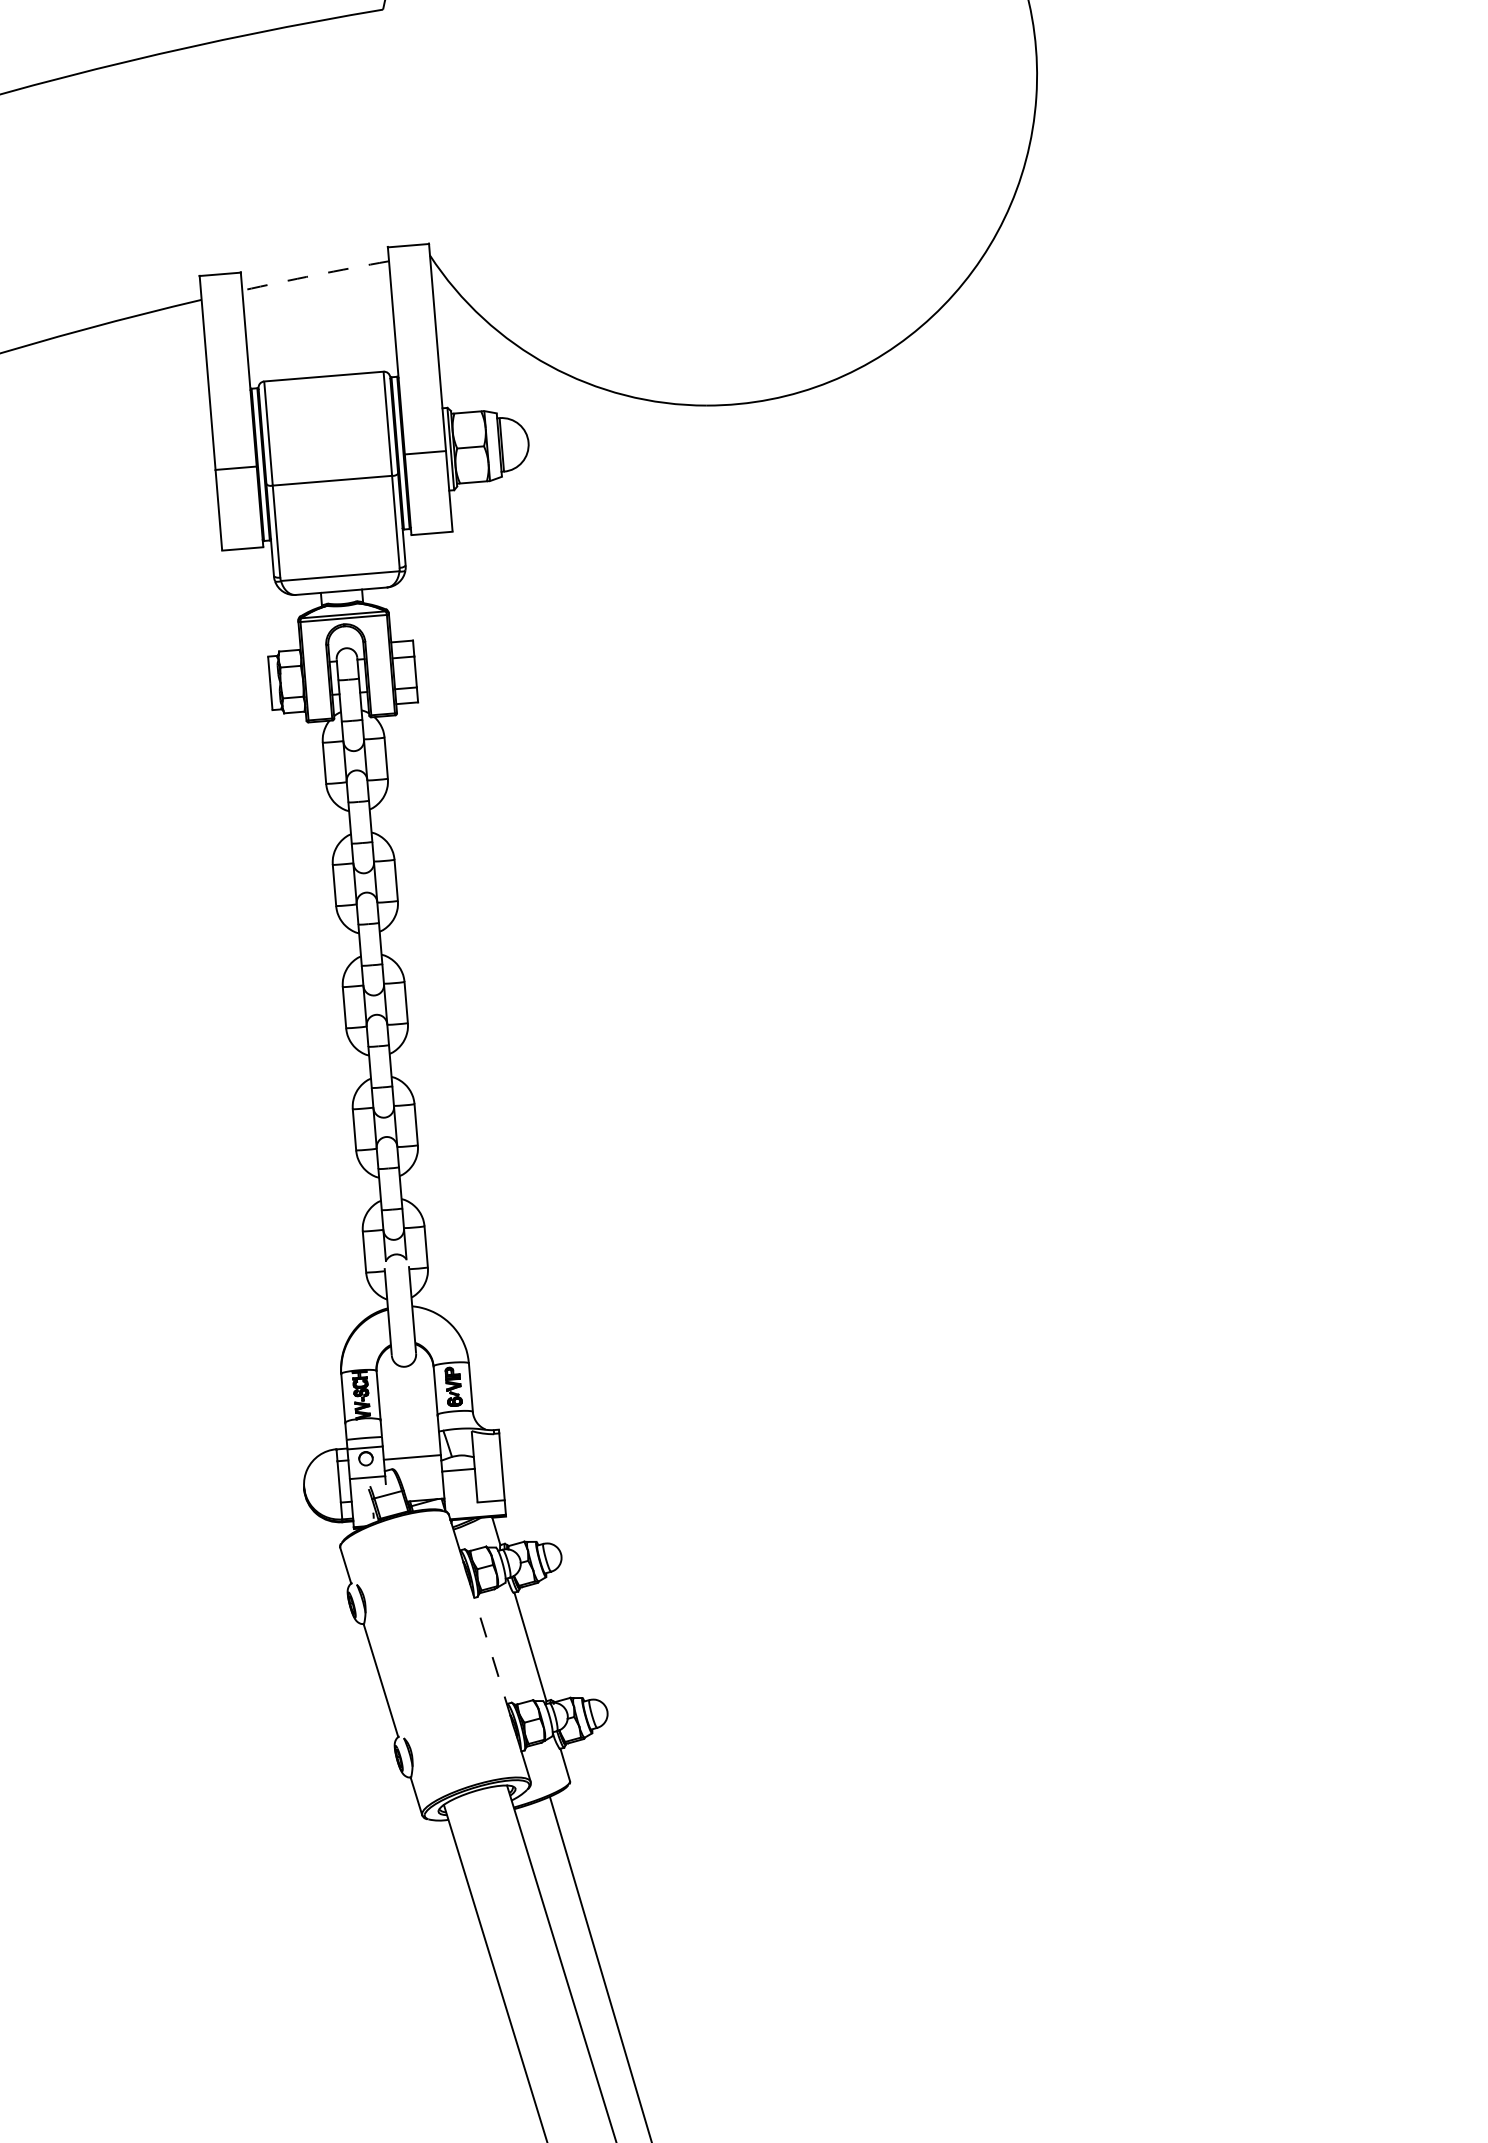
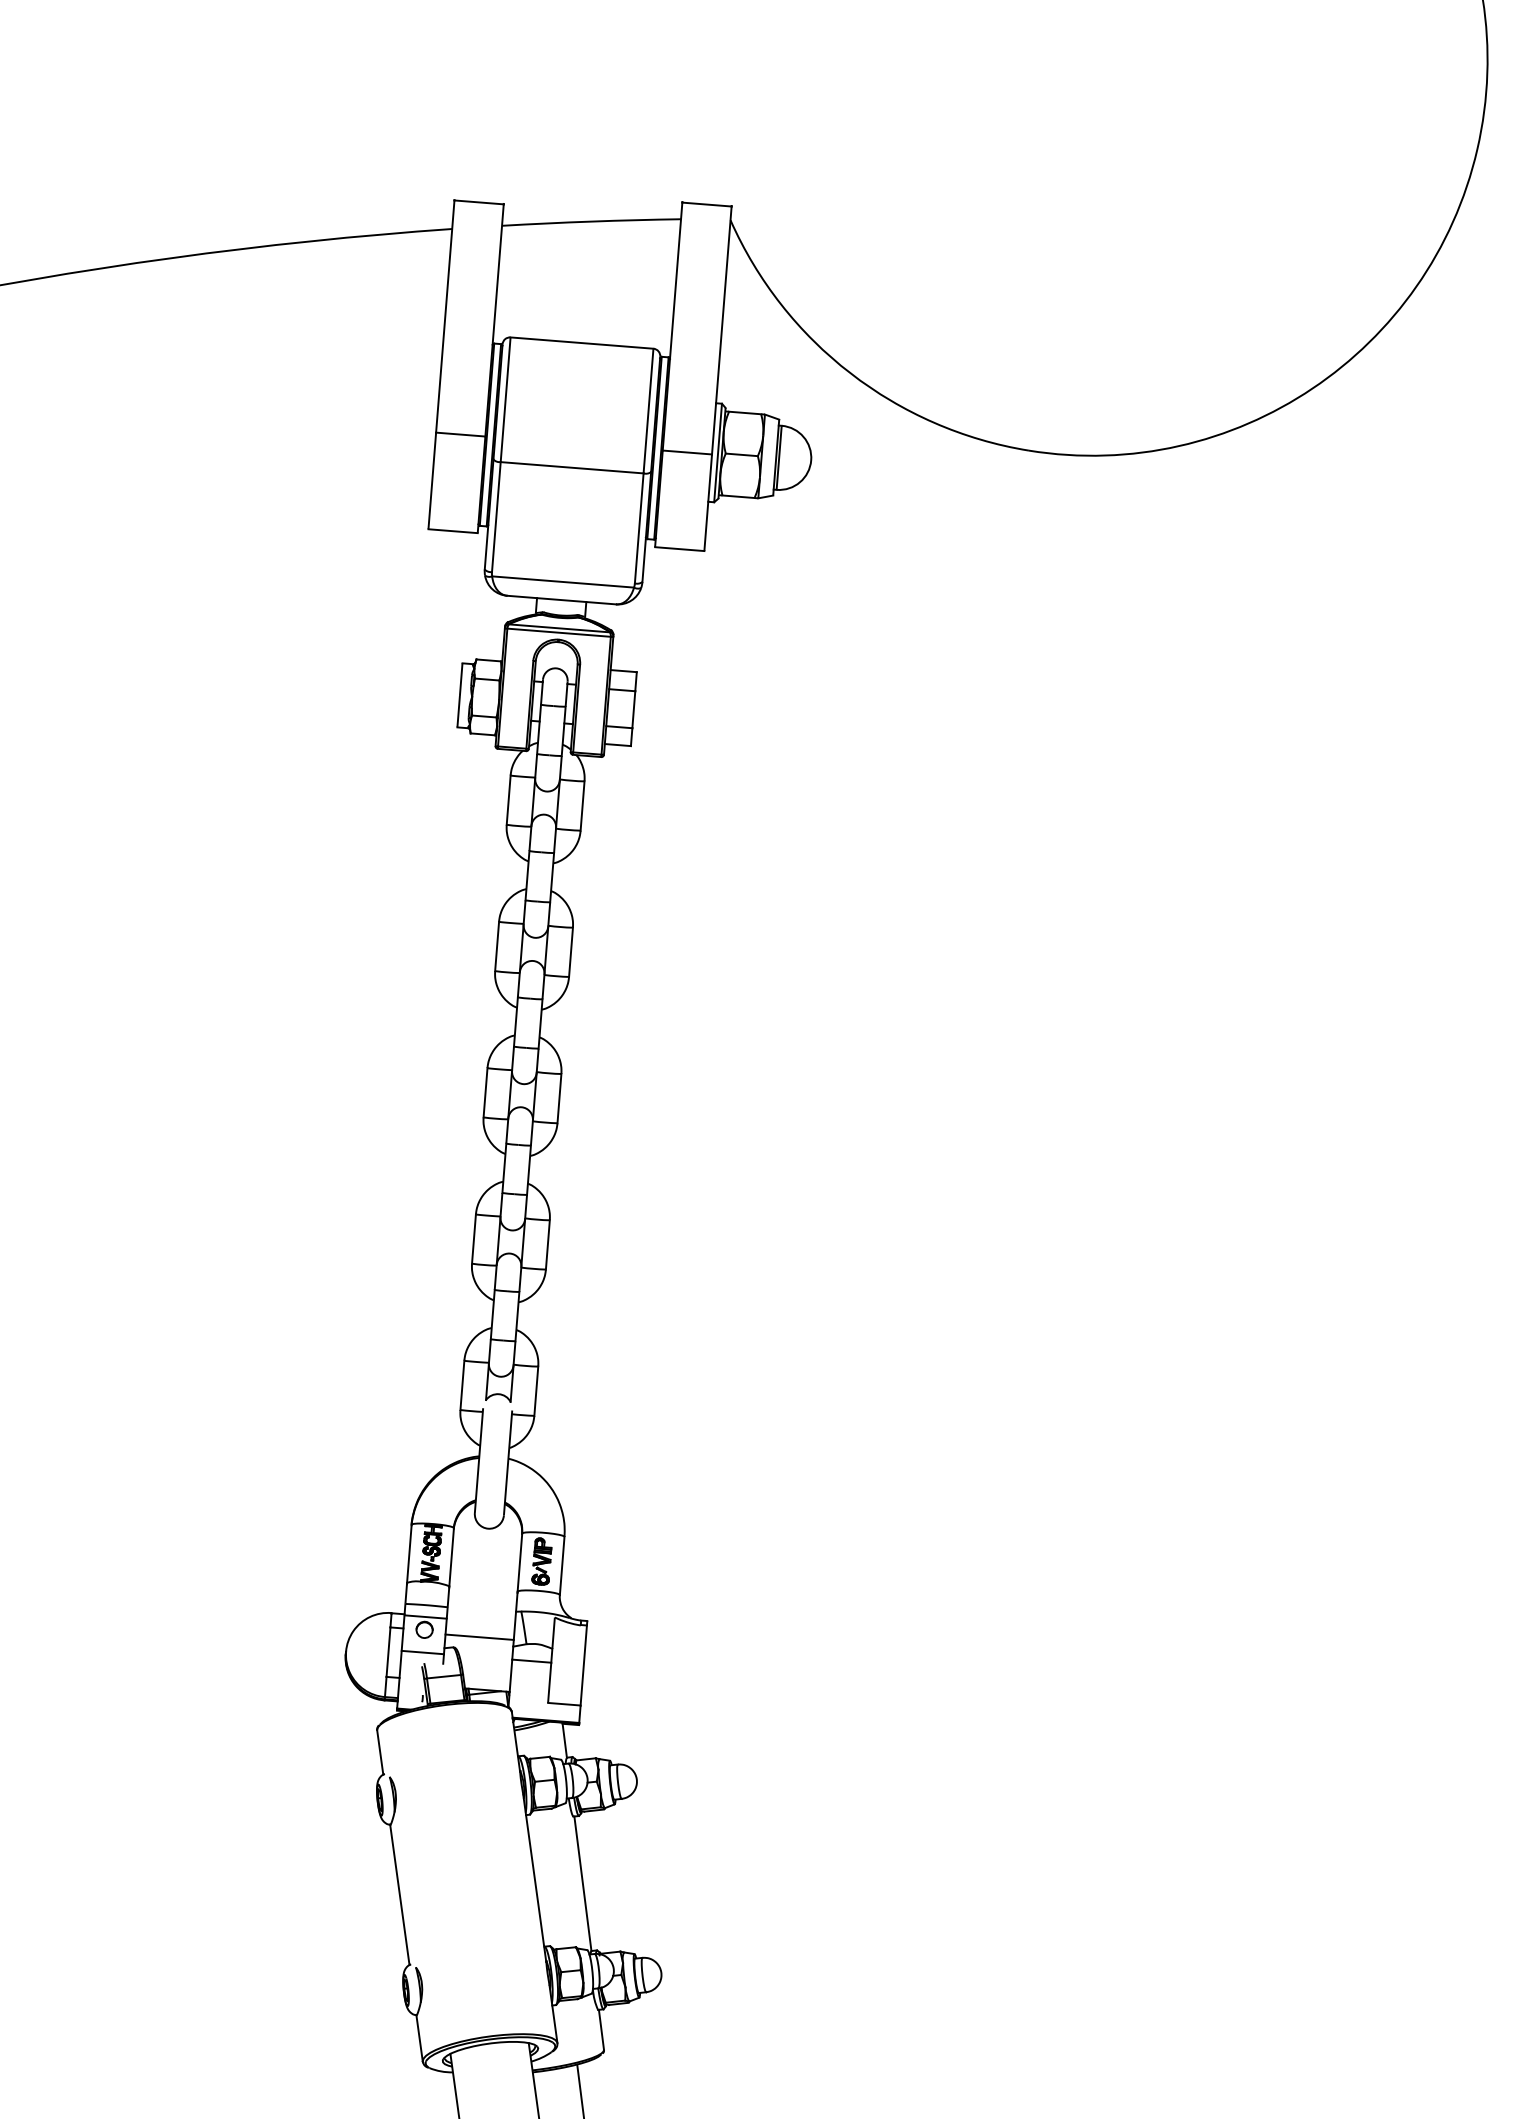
arc: (315, 275) -> (591, 222), dashed -> solid
line: (489, 1648) -> (534, 1877), dashed -> solid

